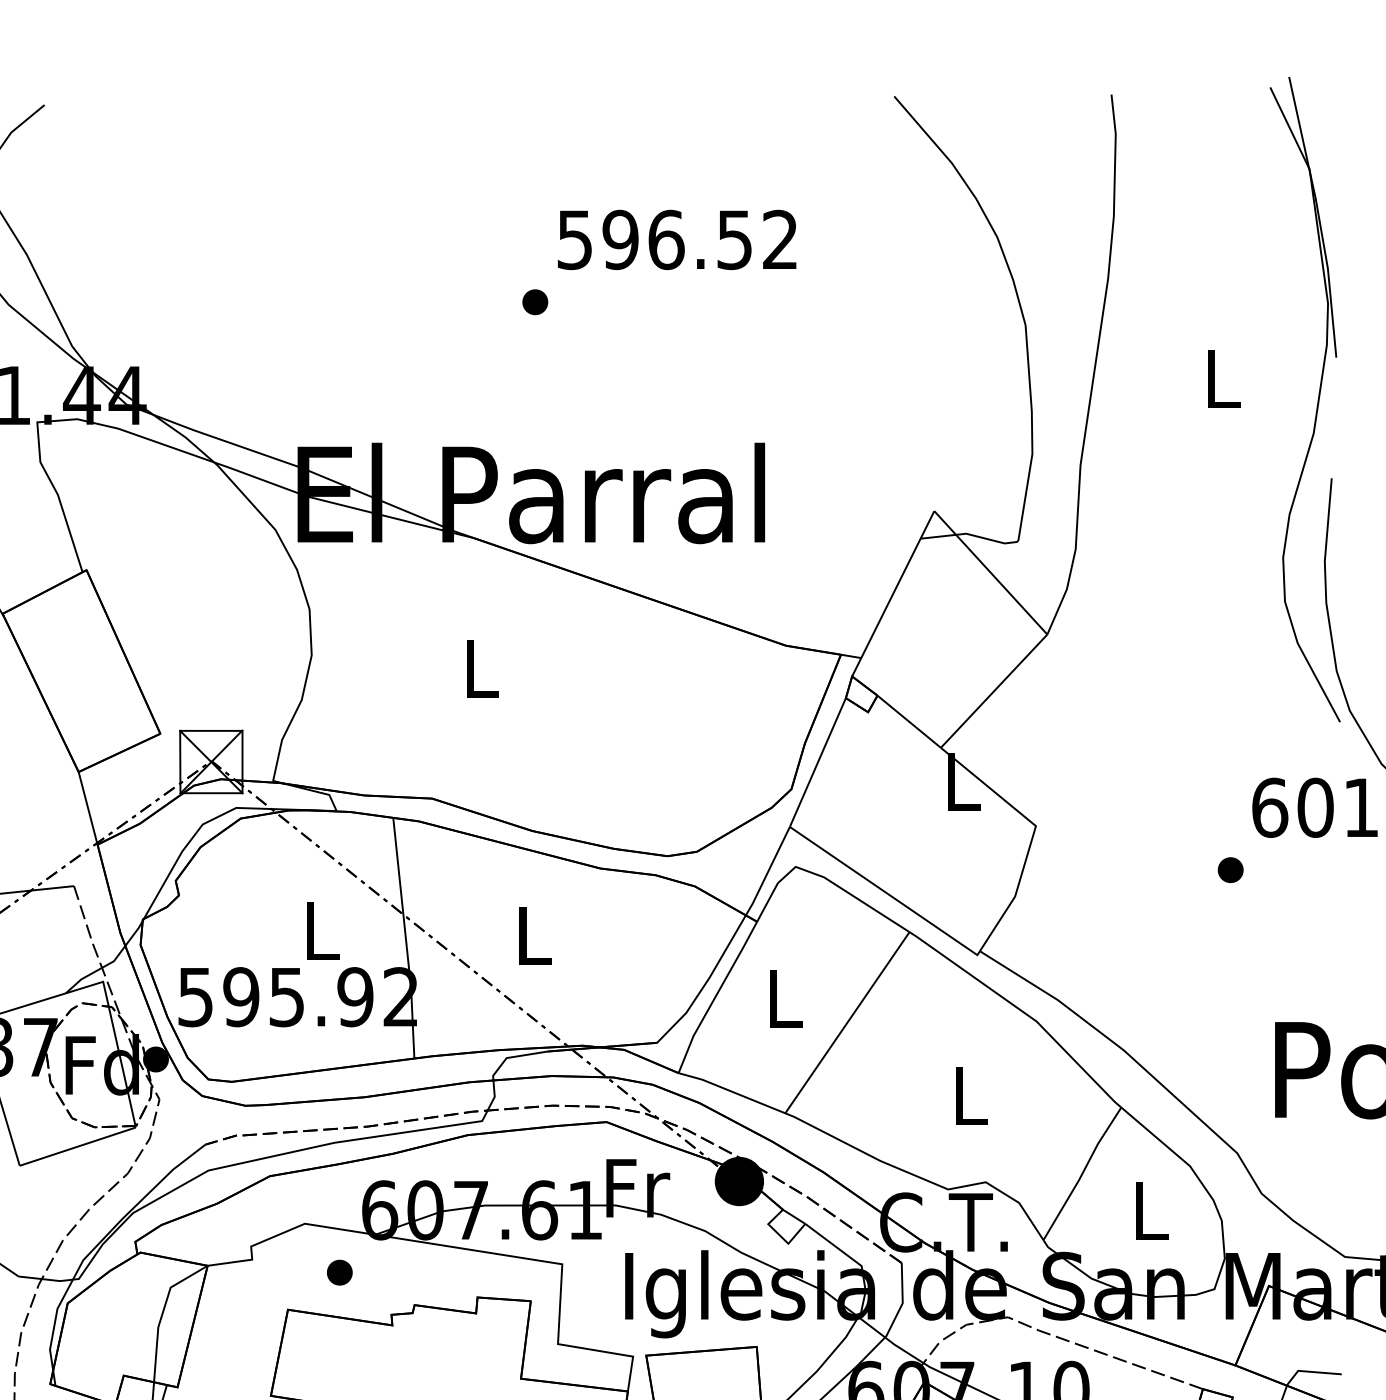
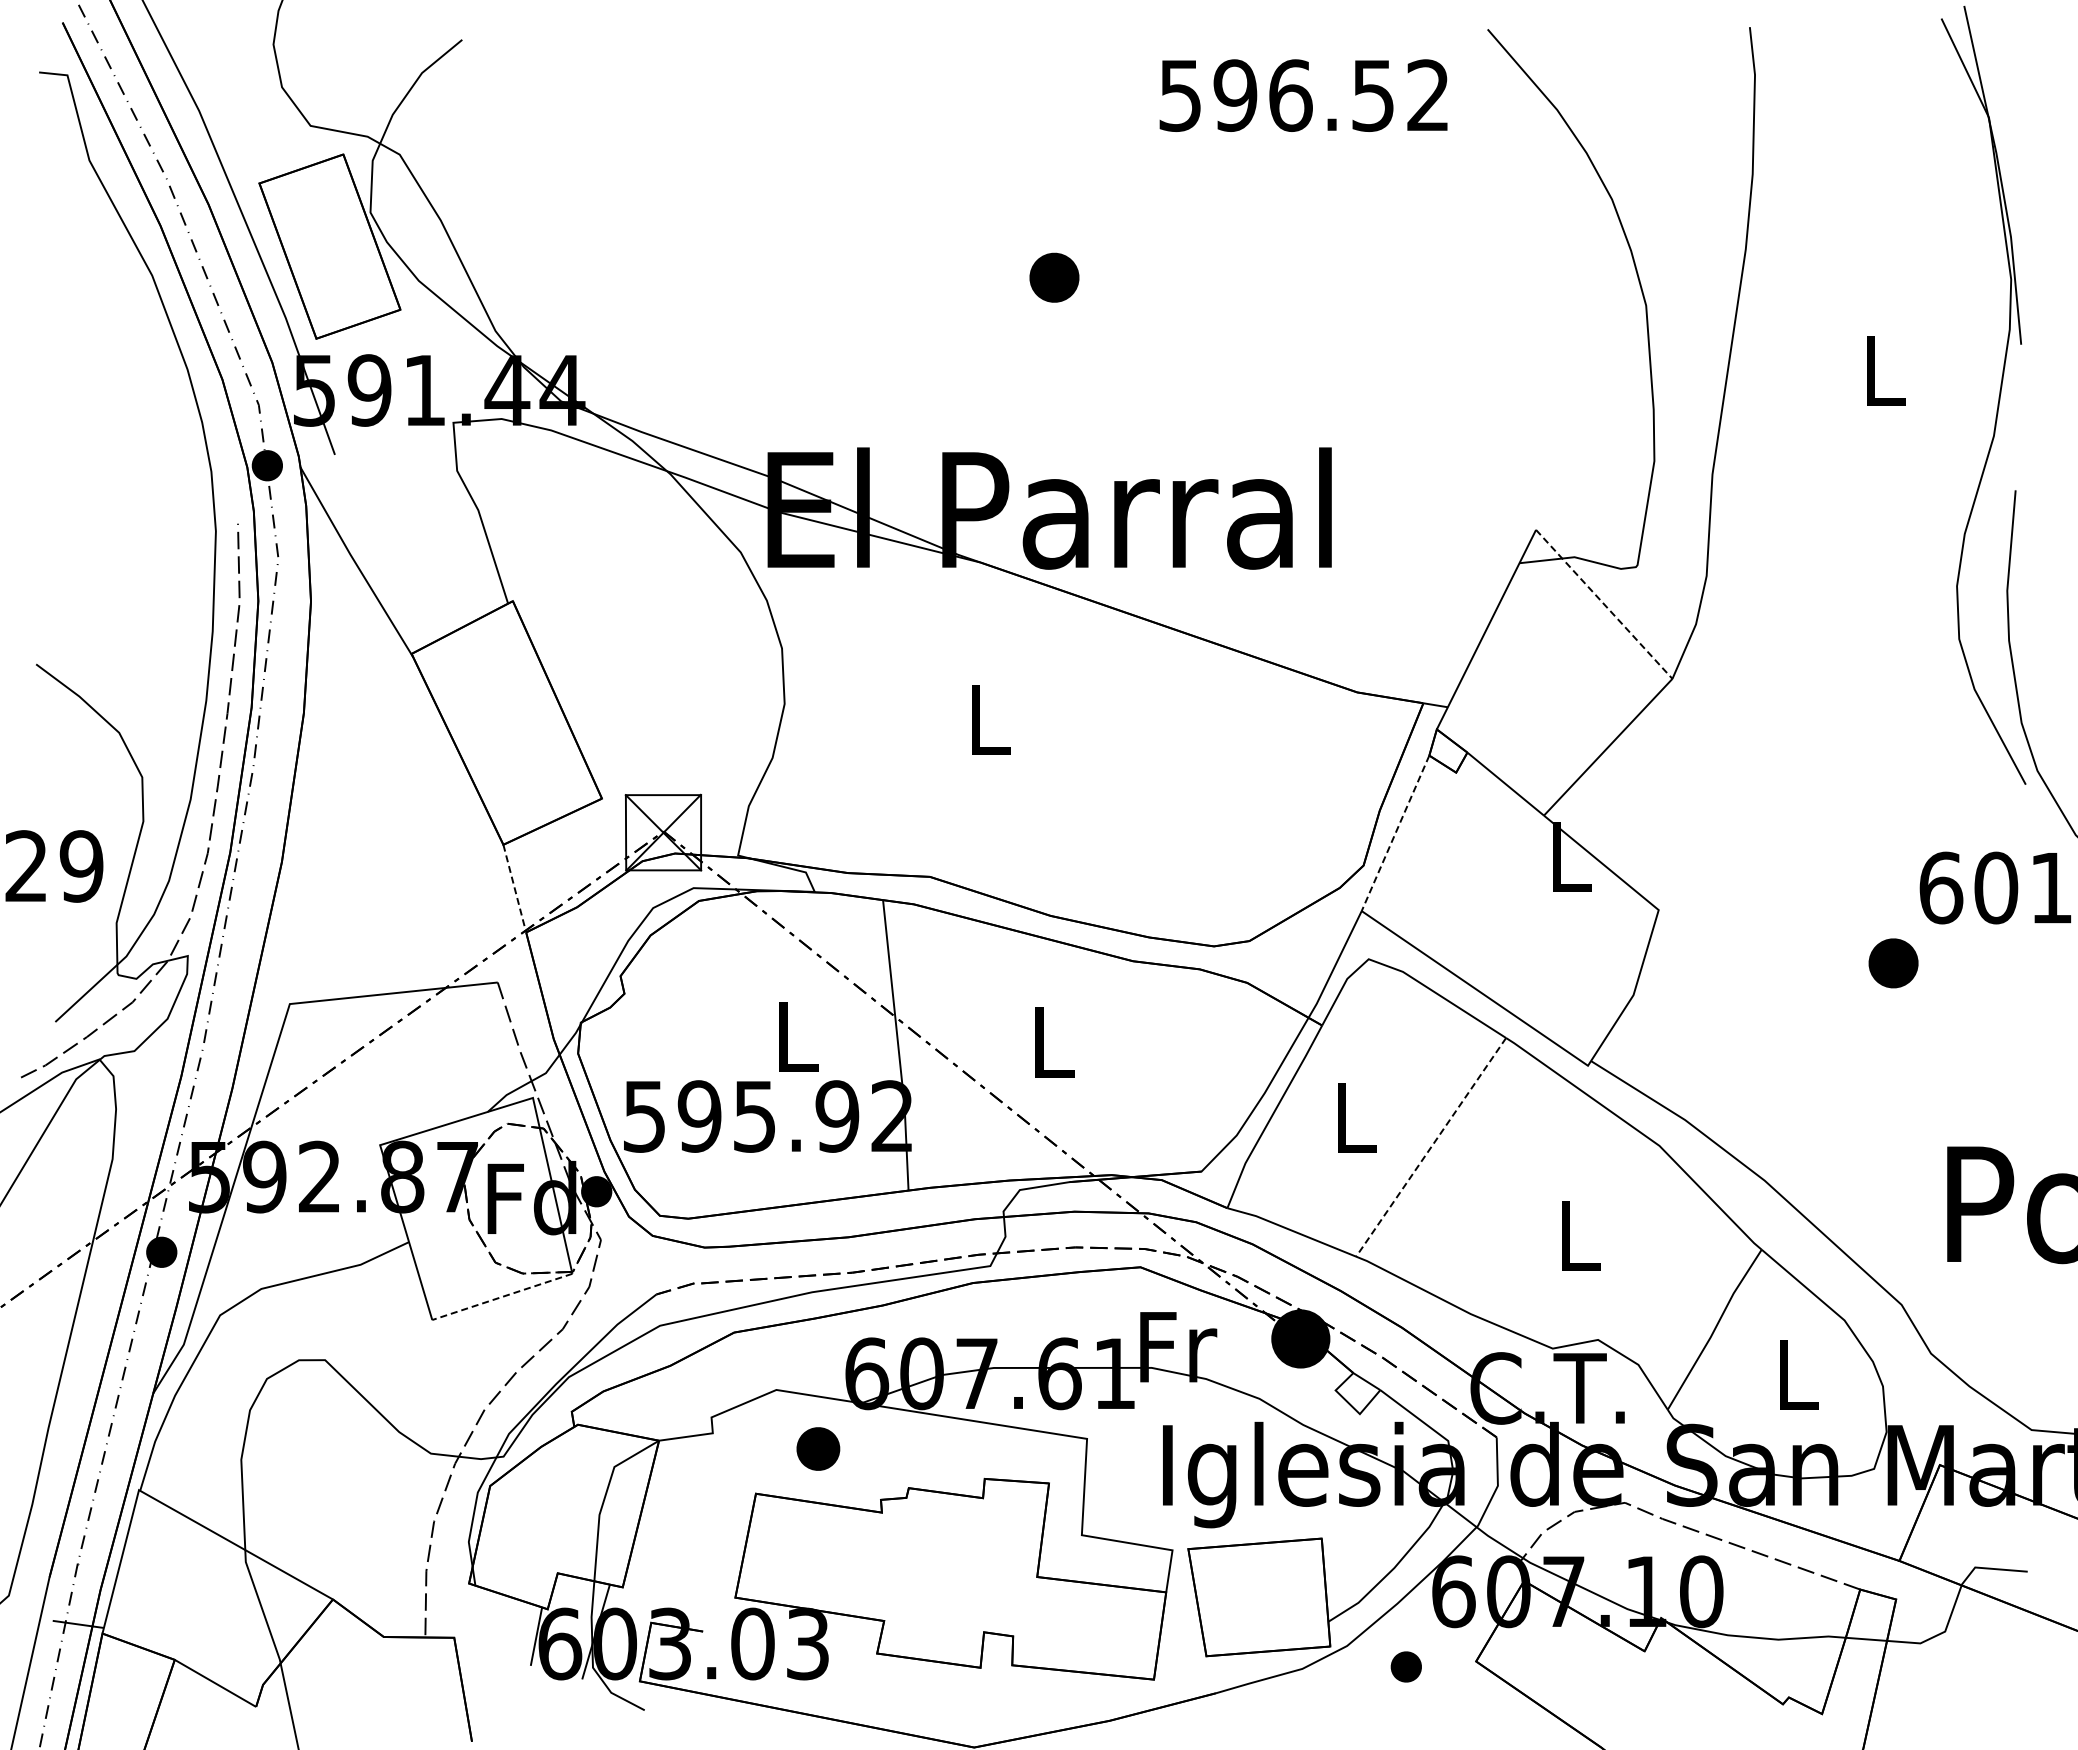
text: (677, 239) -> (1303, 95), moved
part: (535, 301) -> (1054, 277), size x1.6
line: (991, 572) -> (1604, 604), solid -> dashed
line: (817, 762) -> (1395, 833), solid -> dashed
line: (87, 809) -> (514, 889), solid -> dashed
part: (1230, 869) -> (1893, 962), size x1.6
line: (847, 1022) -> (1431, 1147), solid -> dashed
line: (77, 1146) -> (502, 1296), solid -> dashed
part: (339, 1272) -> (818, 1448), size x1.4

